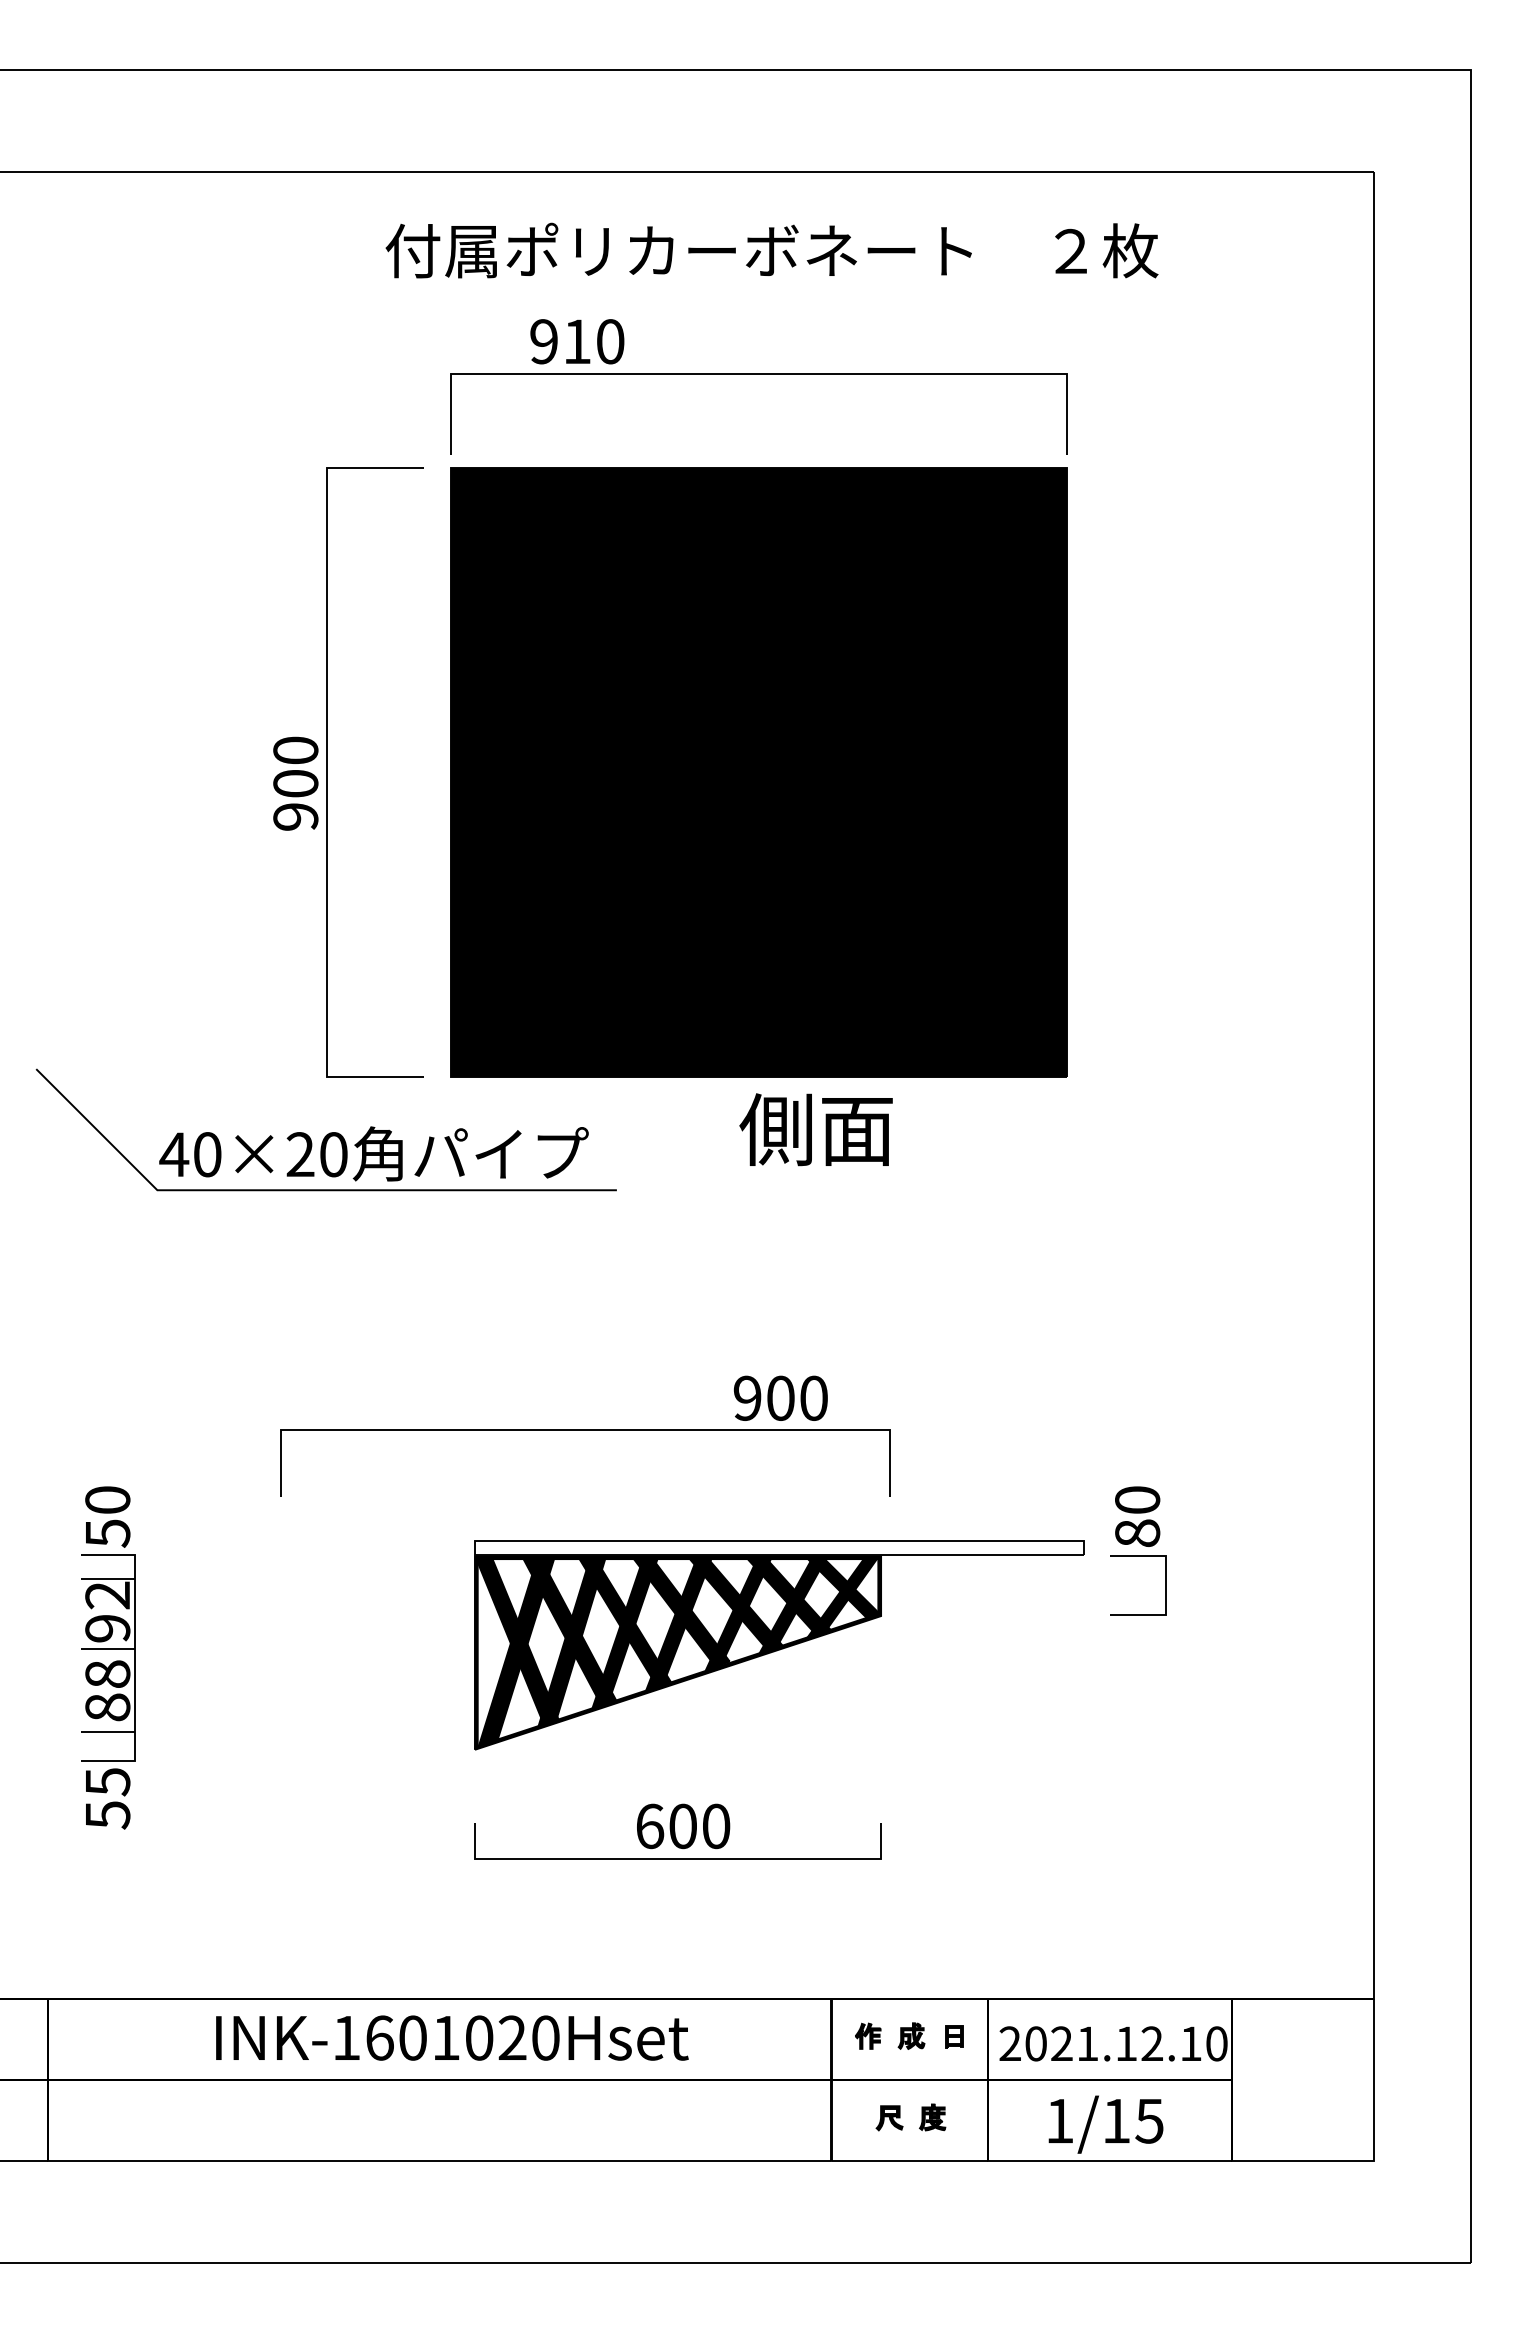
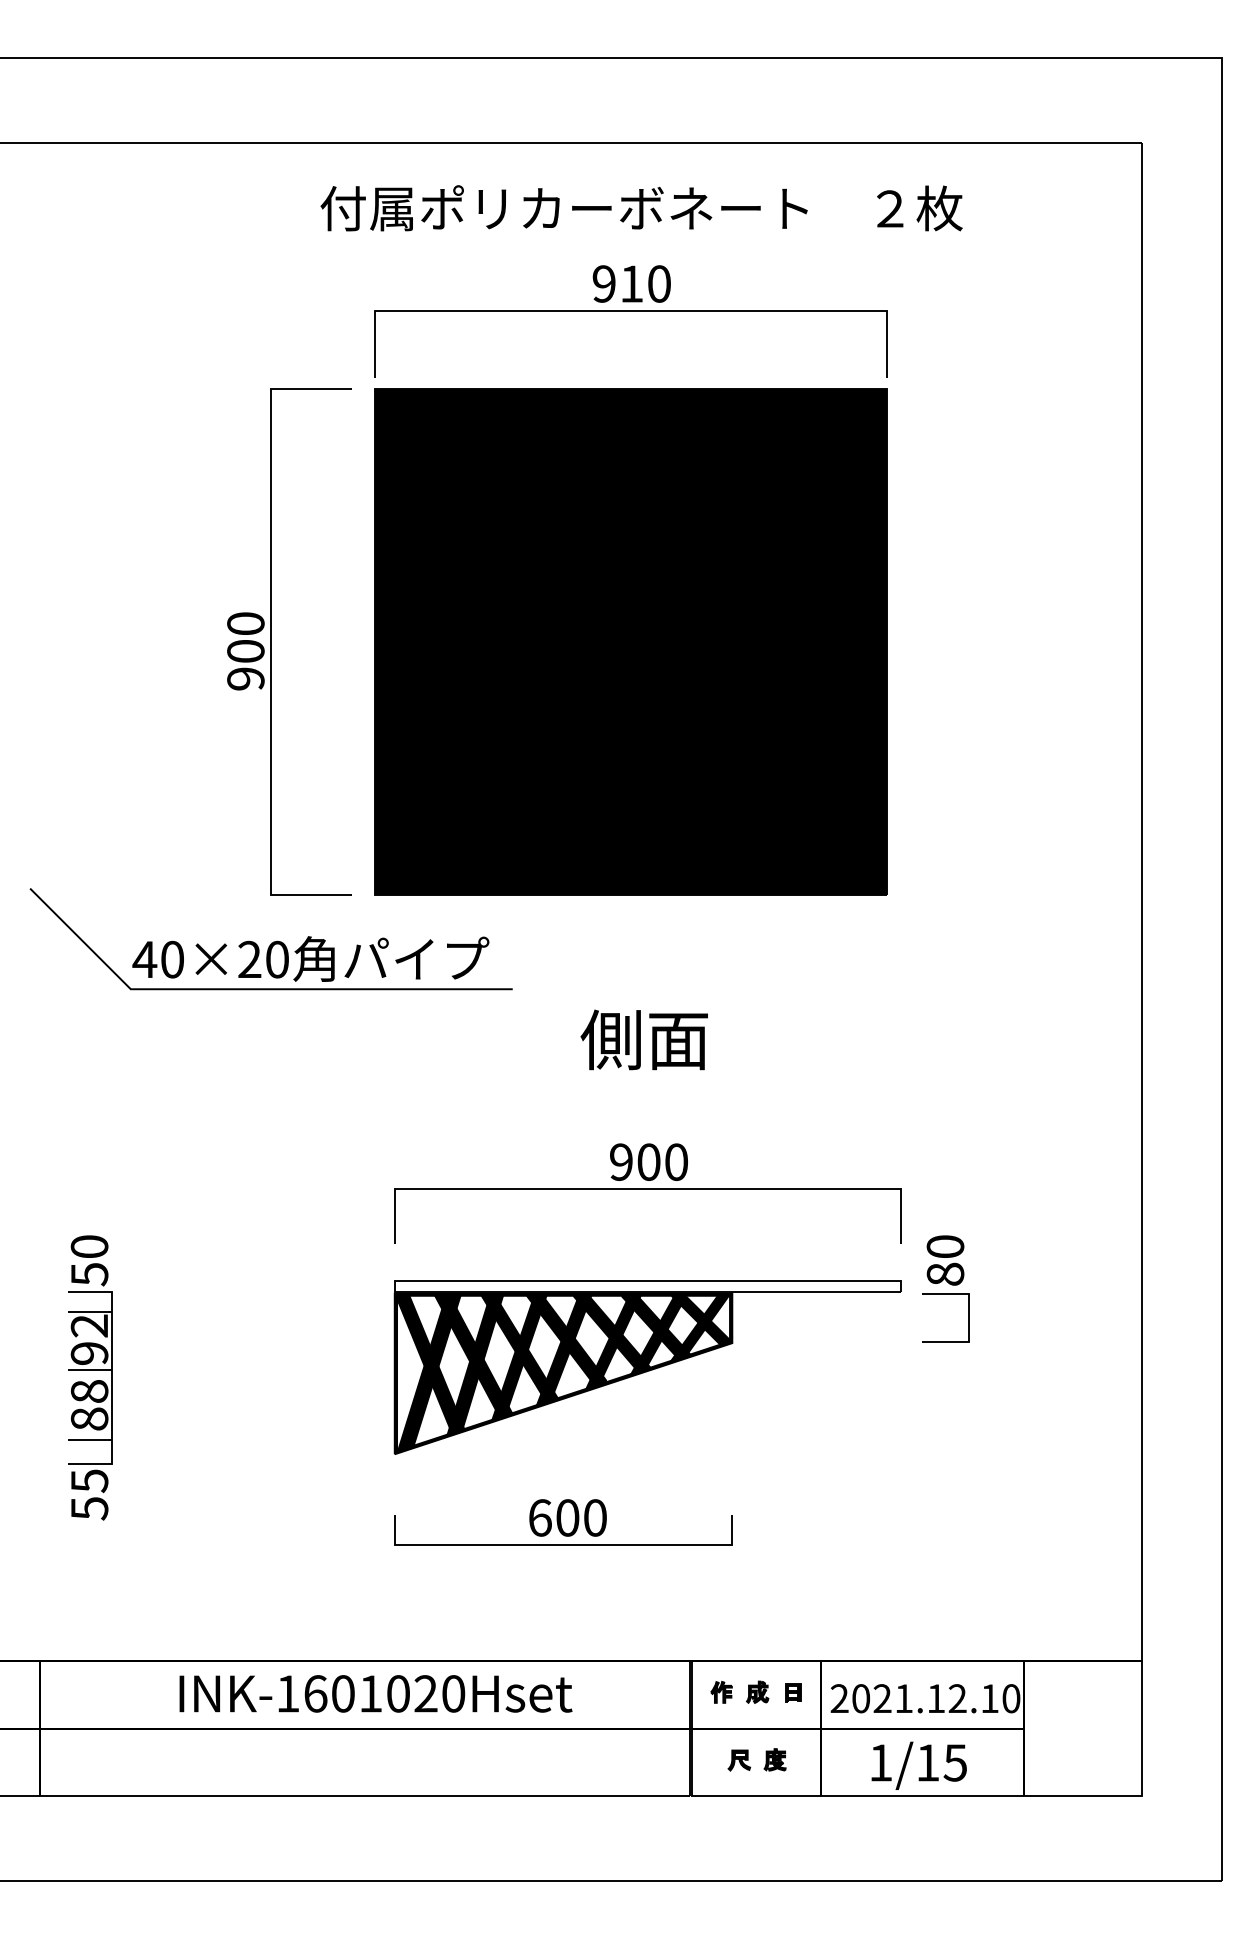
text: (576, 341) -> (631, 283), moved
text: (815, 1129) -> (643, 1039), moved
line: (585, 1431) -> (647, 1189), moved

